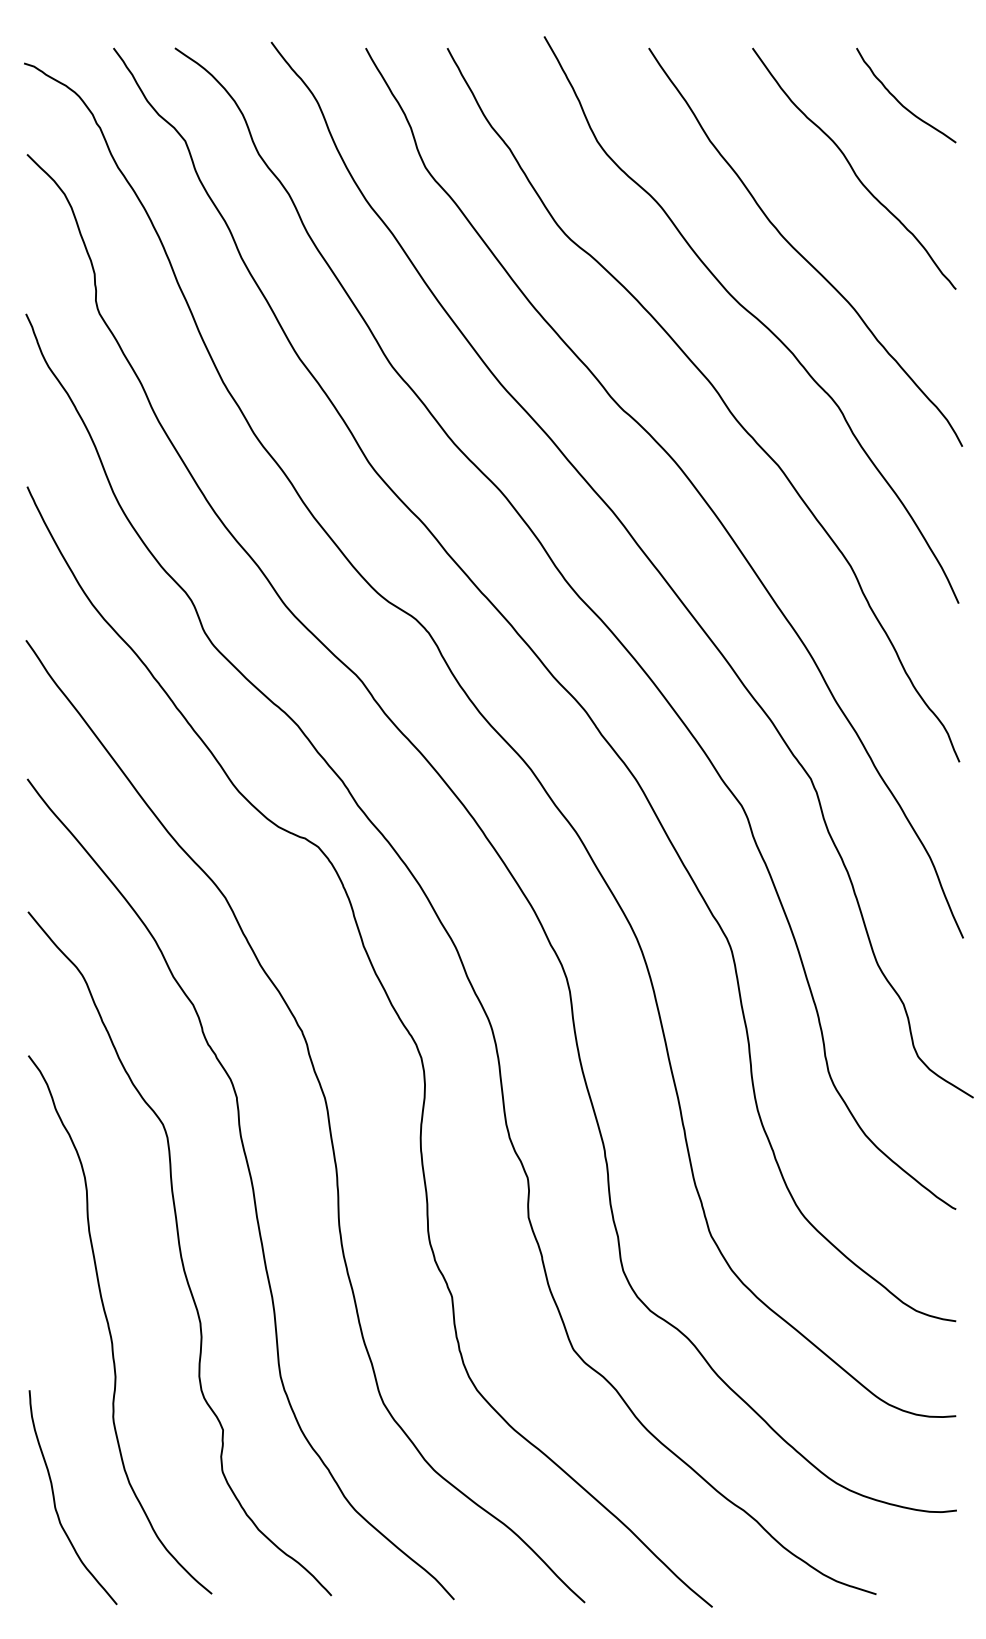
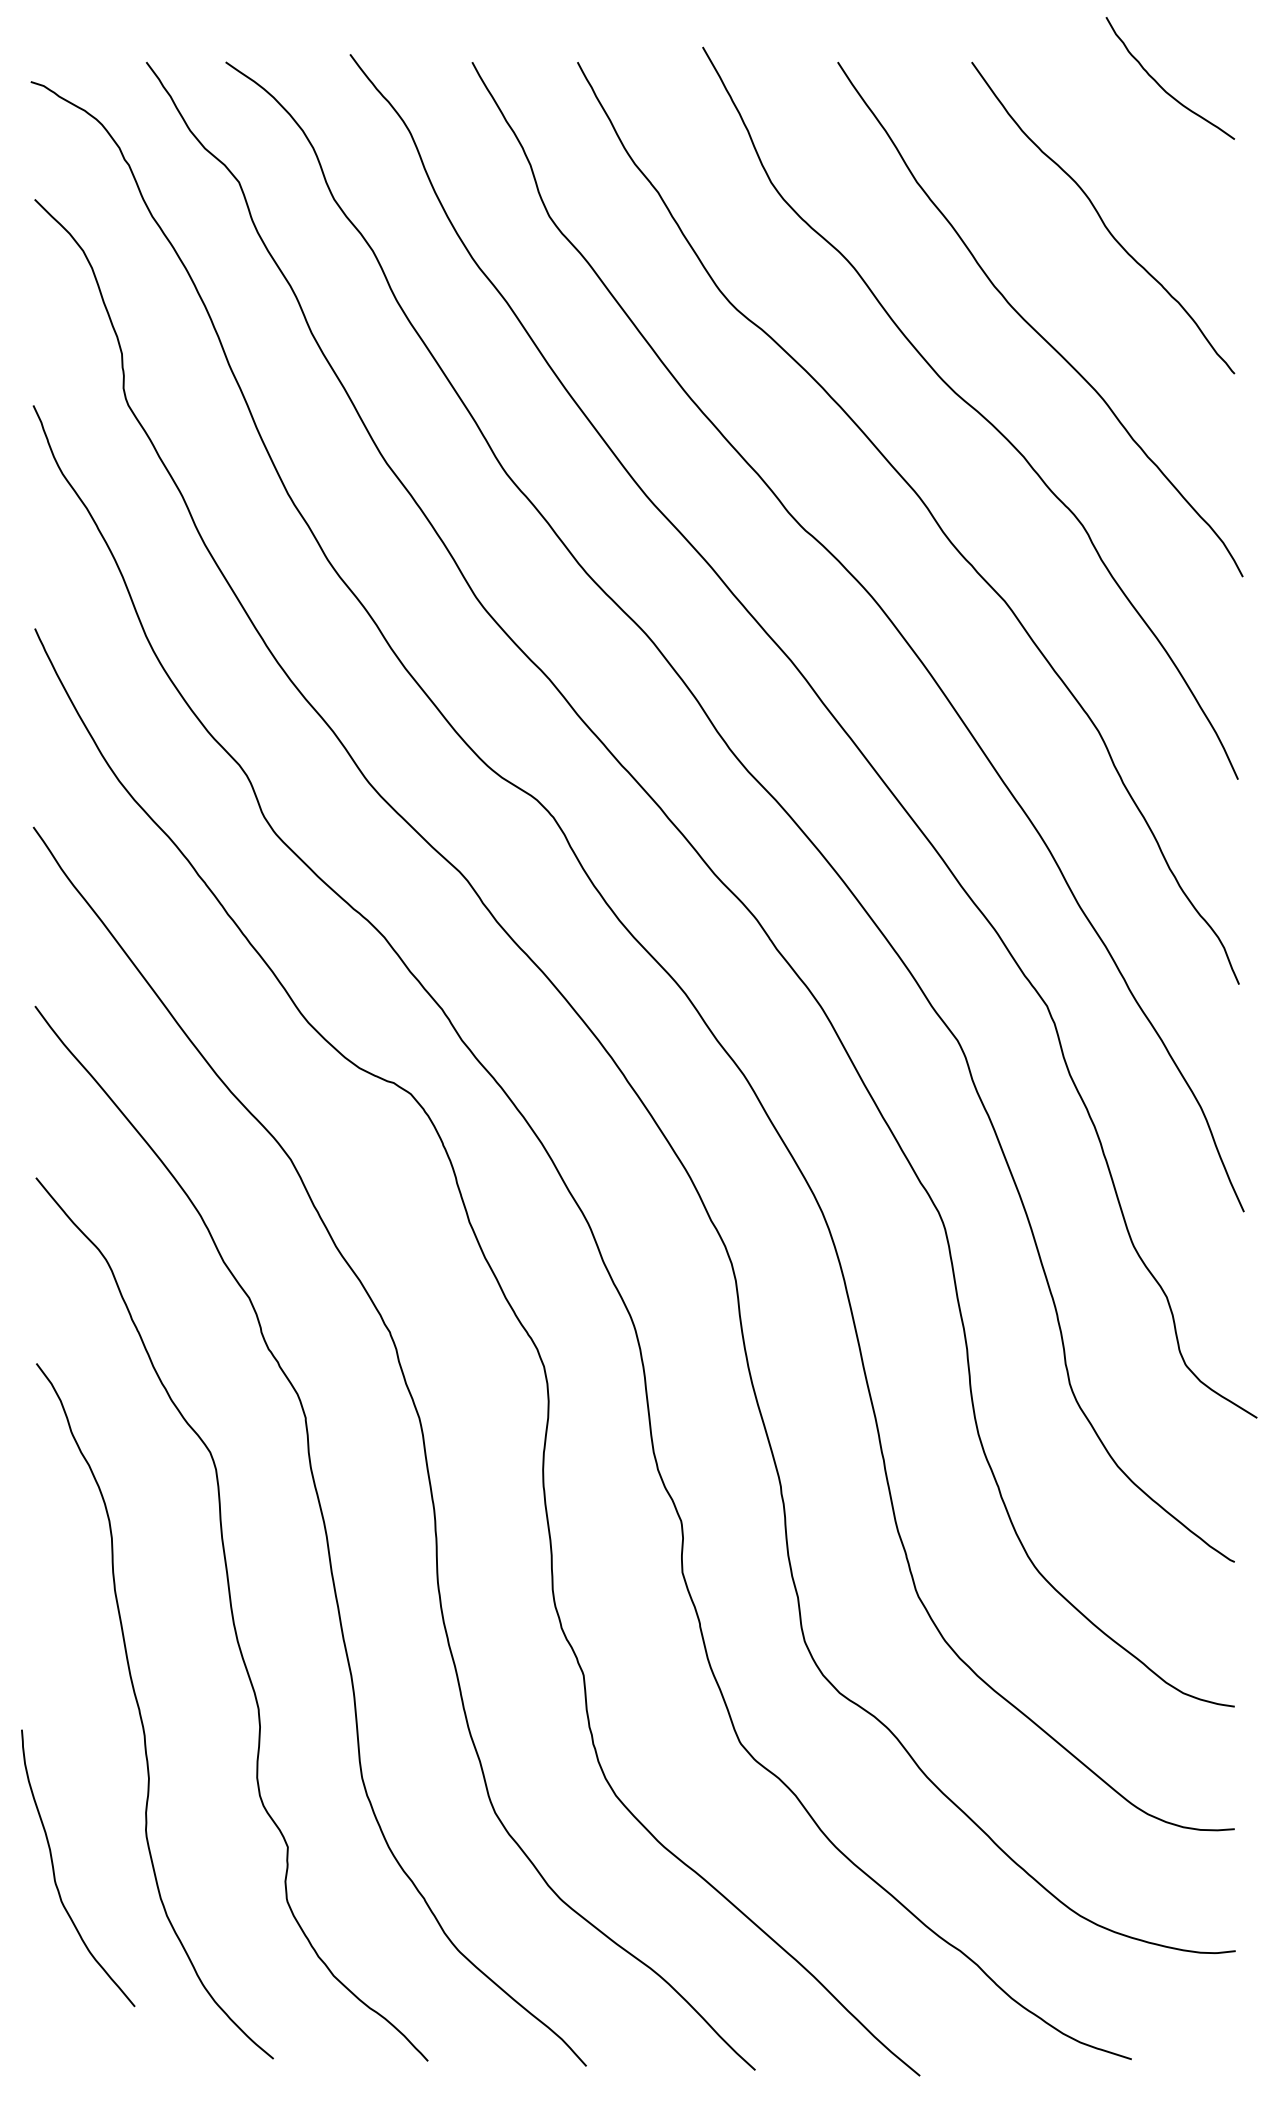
curve: (899, 101) -> (1161, 86), moved
curve: (54, 1497) -> (54, 1868), moved

